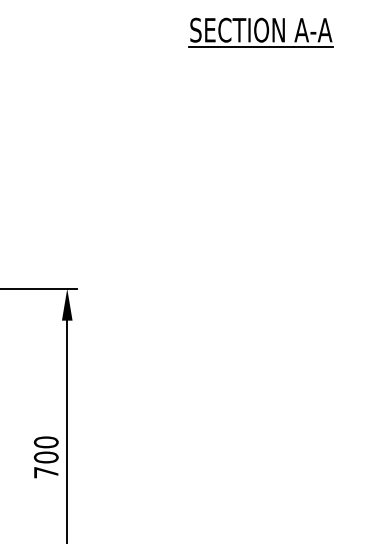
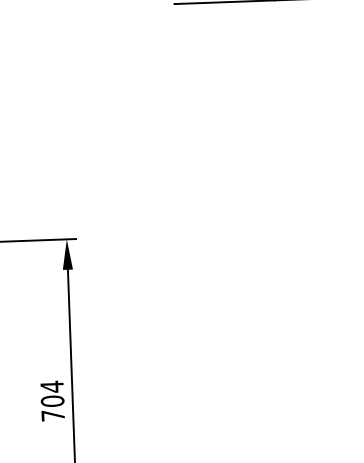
text: (45, 442) -> (51, 386), 700 -> 704

